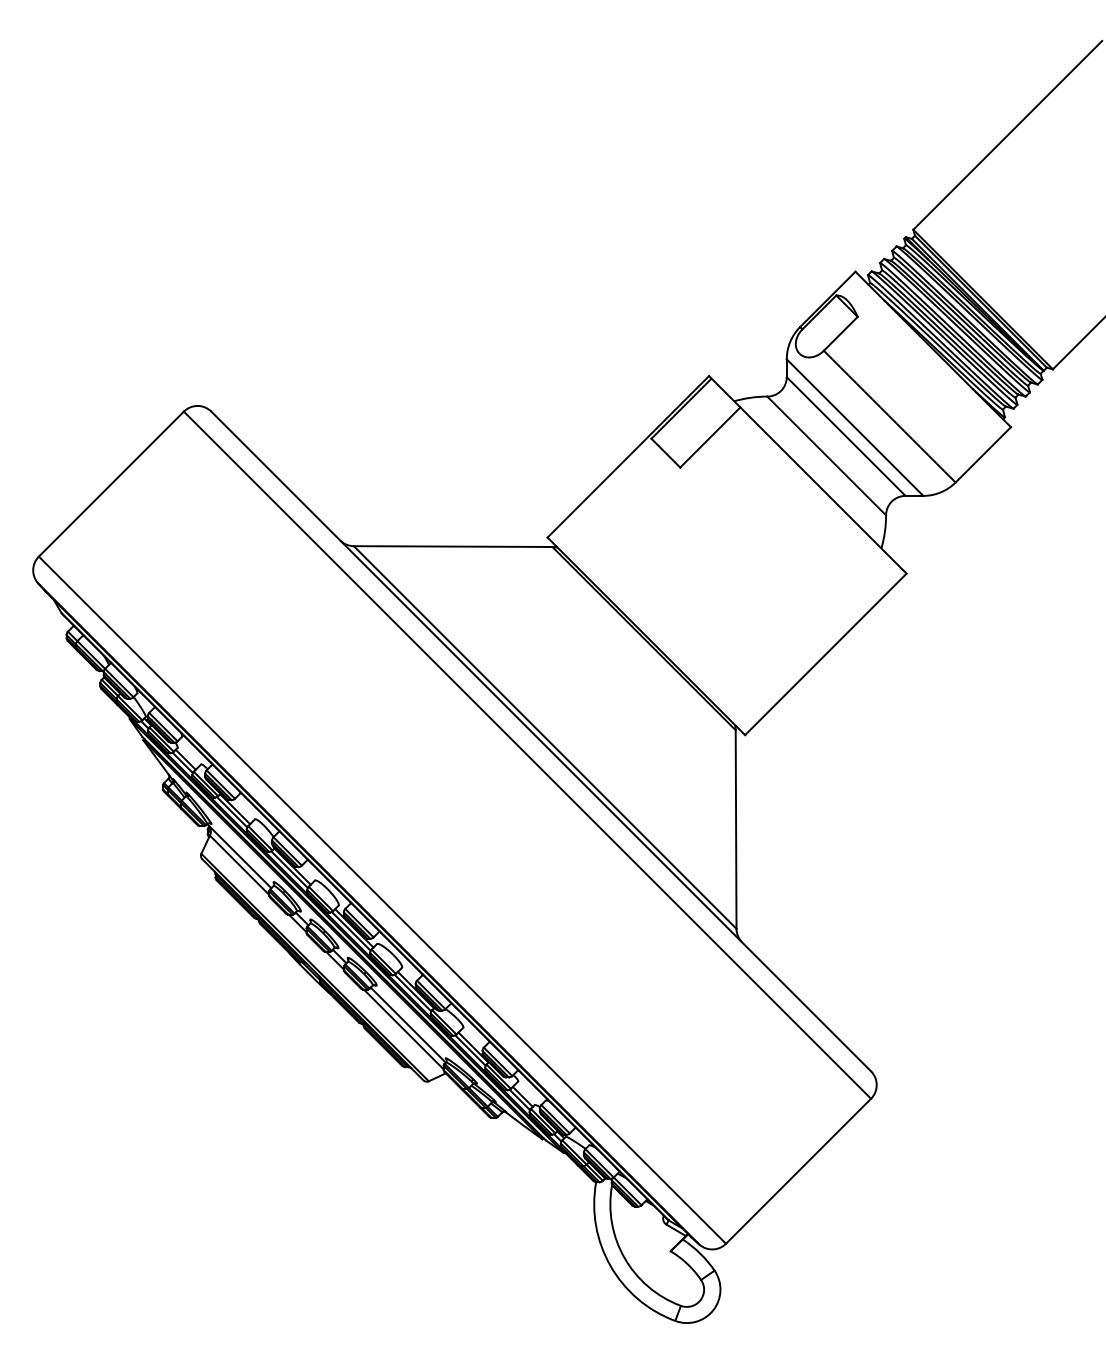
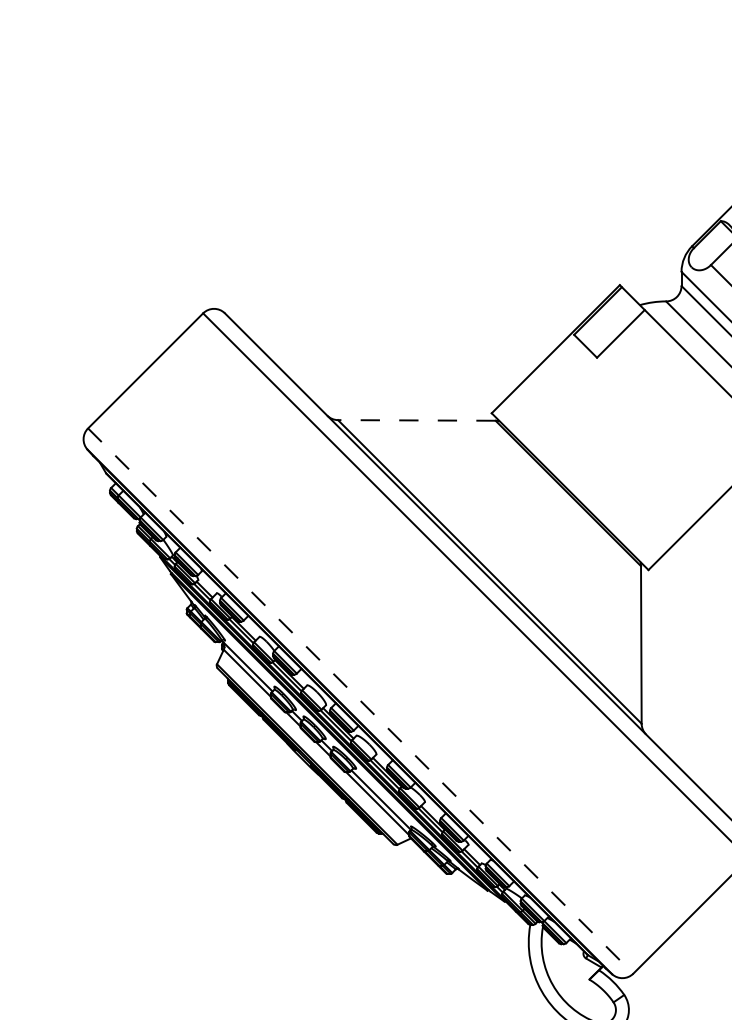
line: (452, 546) -> (416, 420), solid -> dashed
line: (382, 900) -> (360, 701), solid -> dashed

